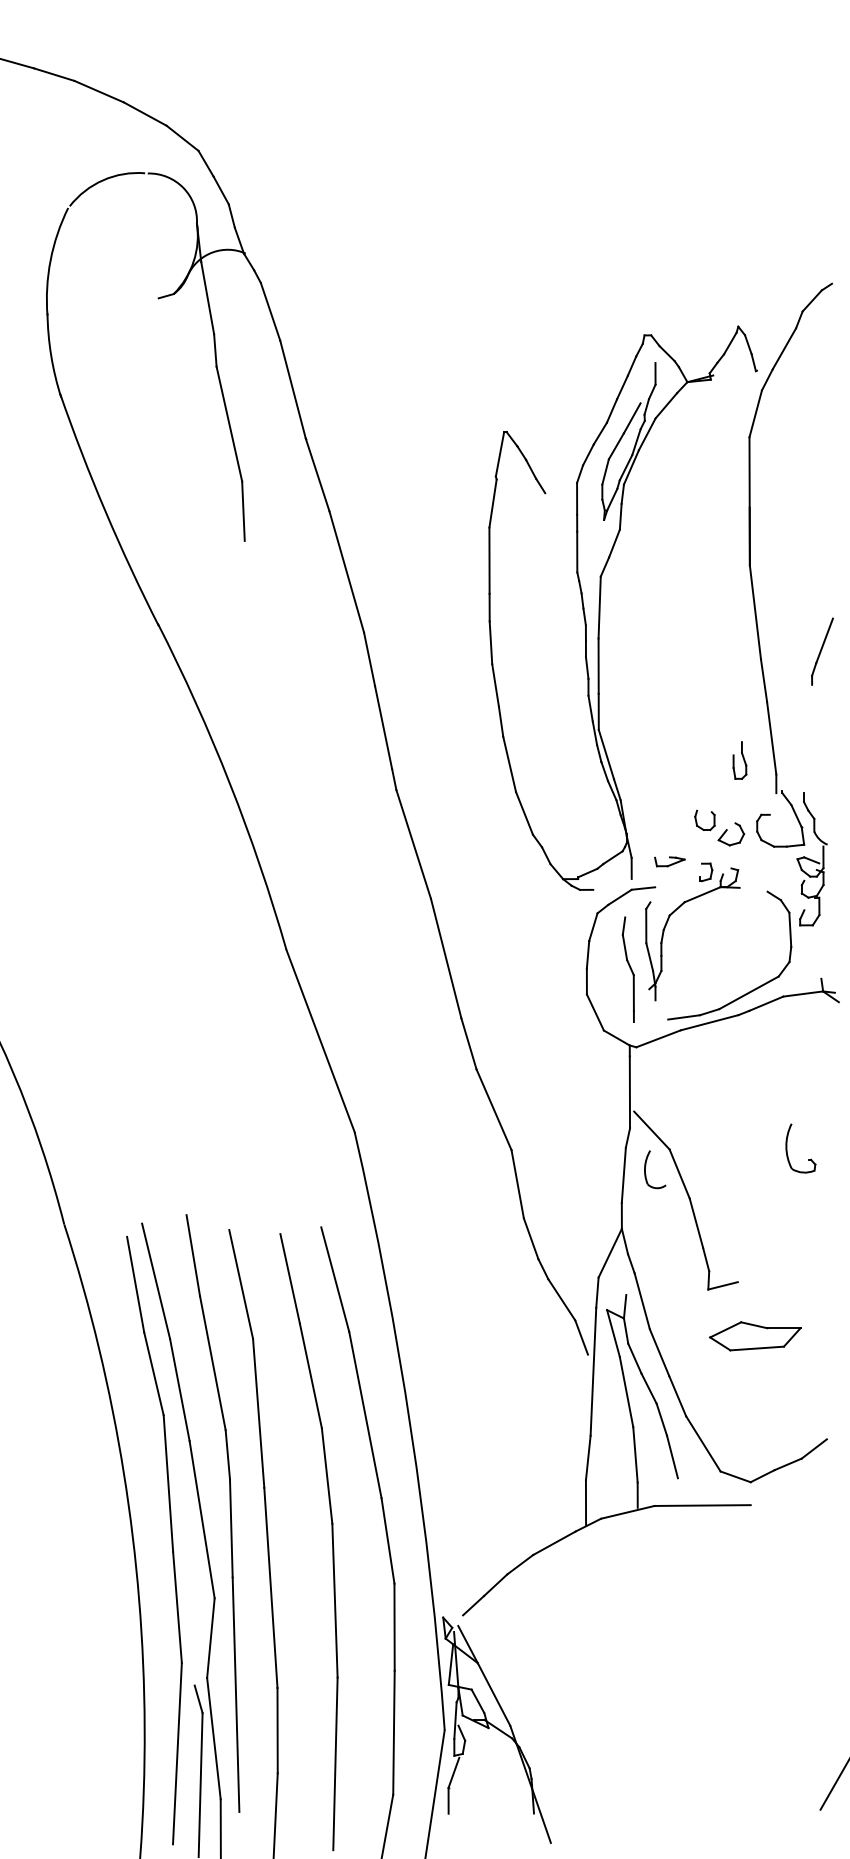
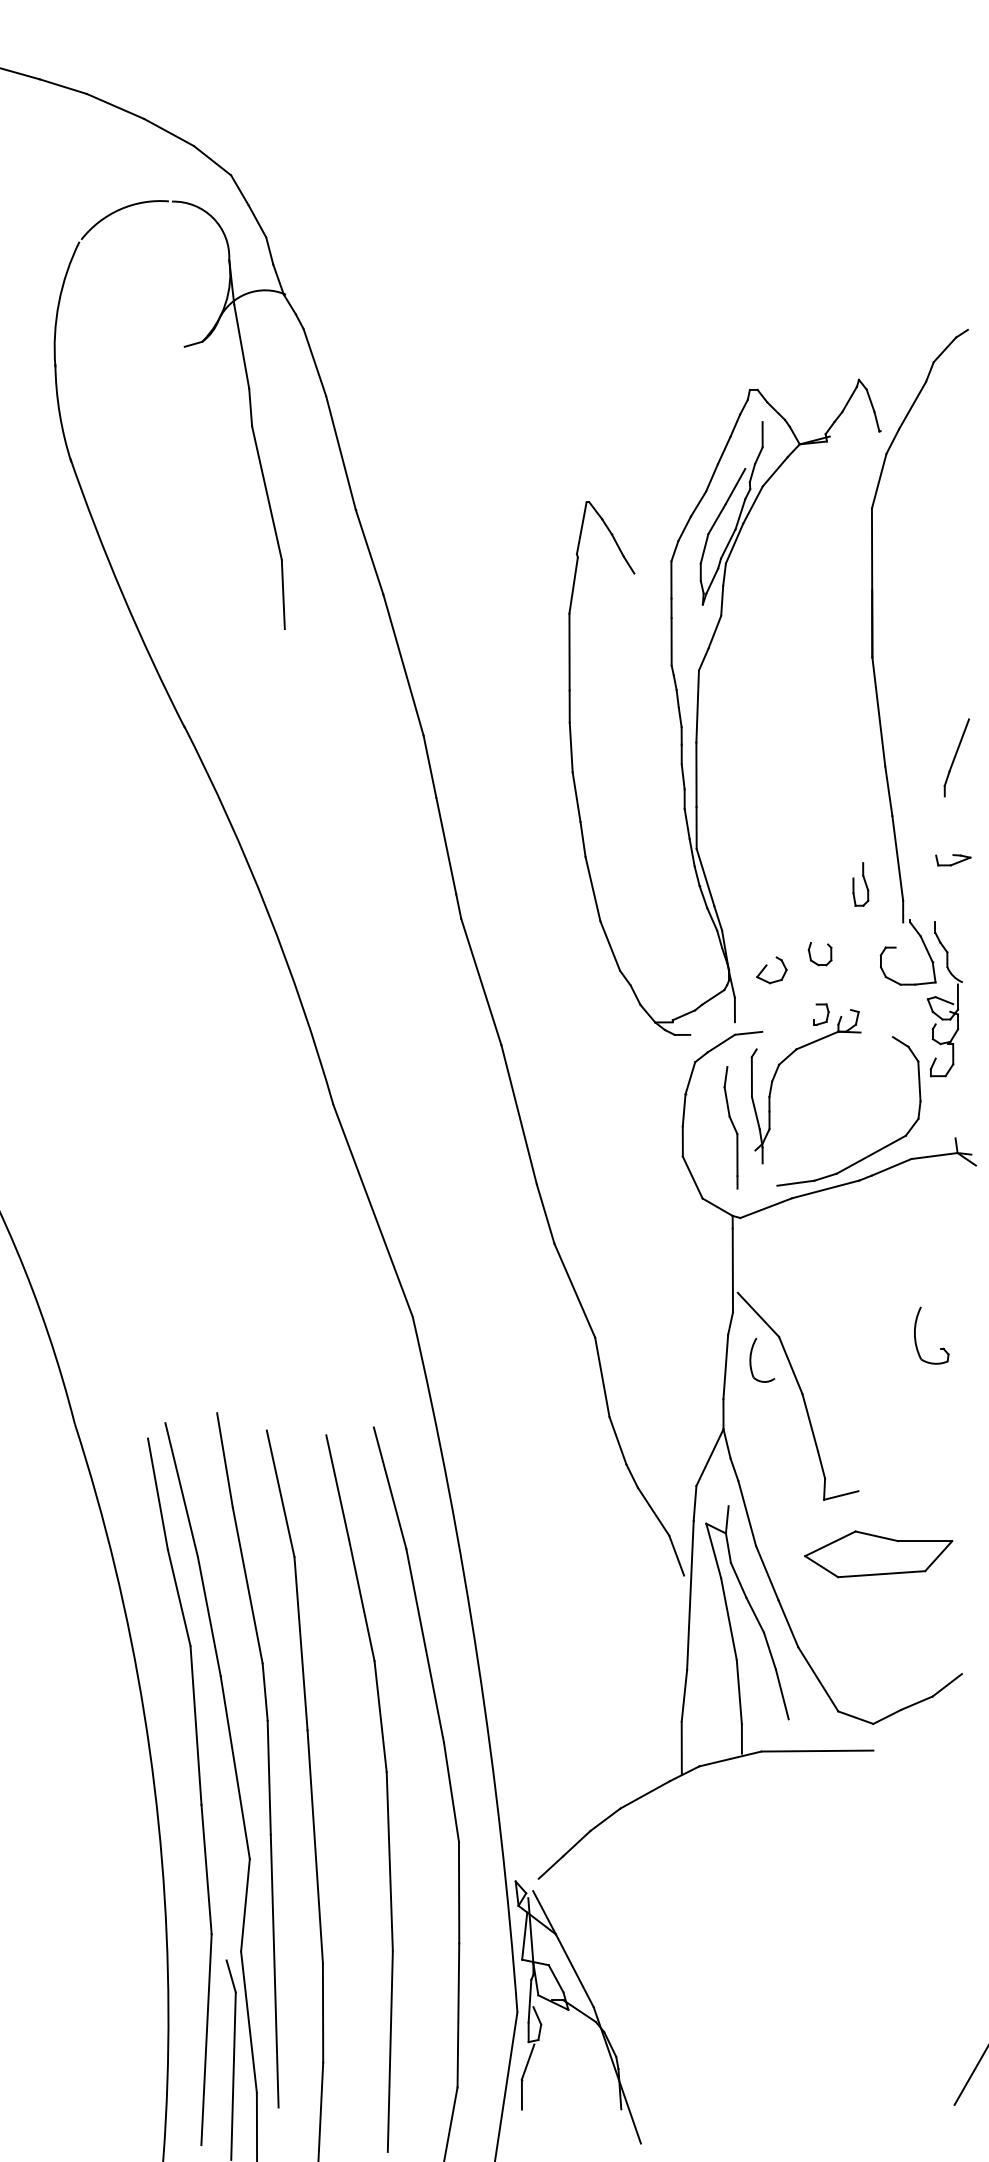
part: (731, 834) -> (771, 970), moved
part: (670, 862) -> (953, 860), moved
part: (755, 1335) -> (878, 1553), size x1.4

